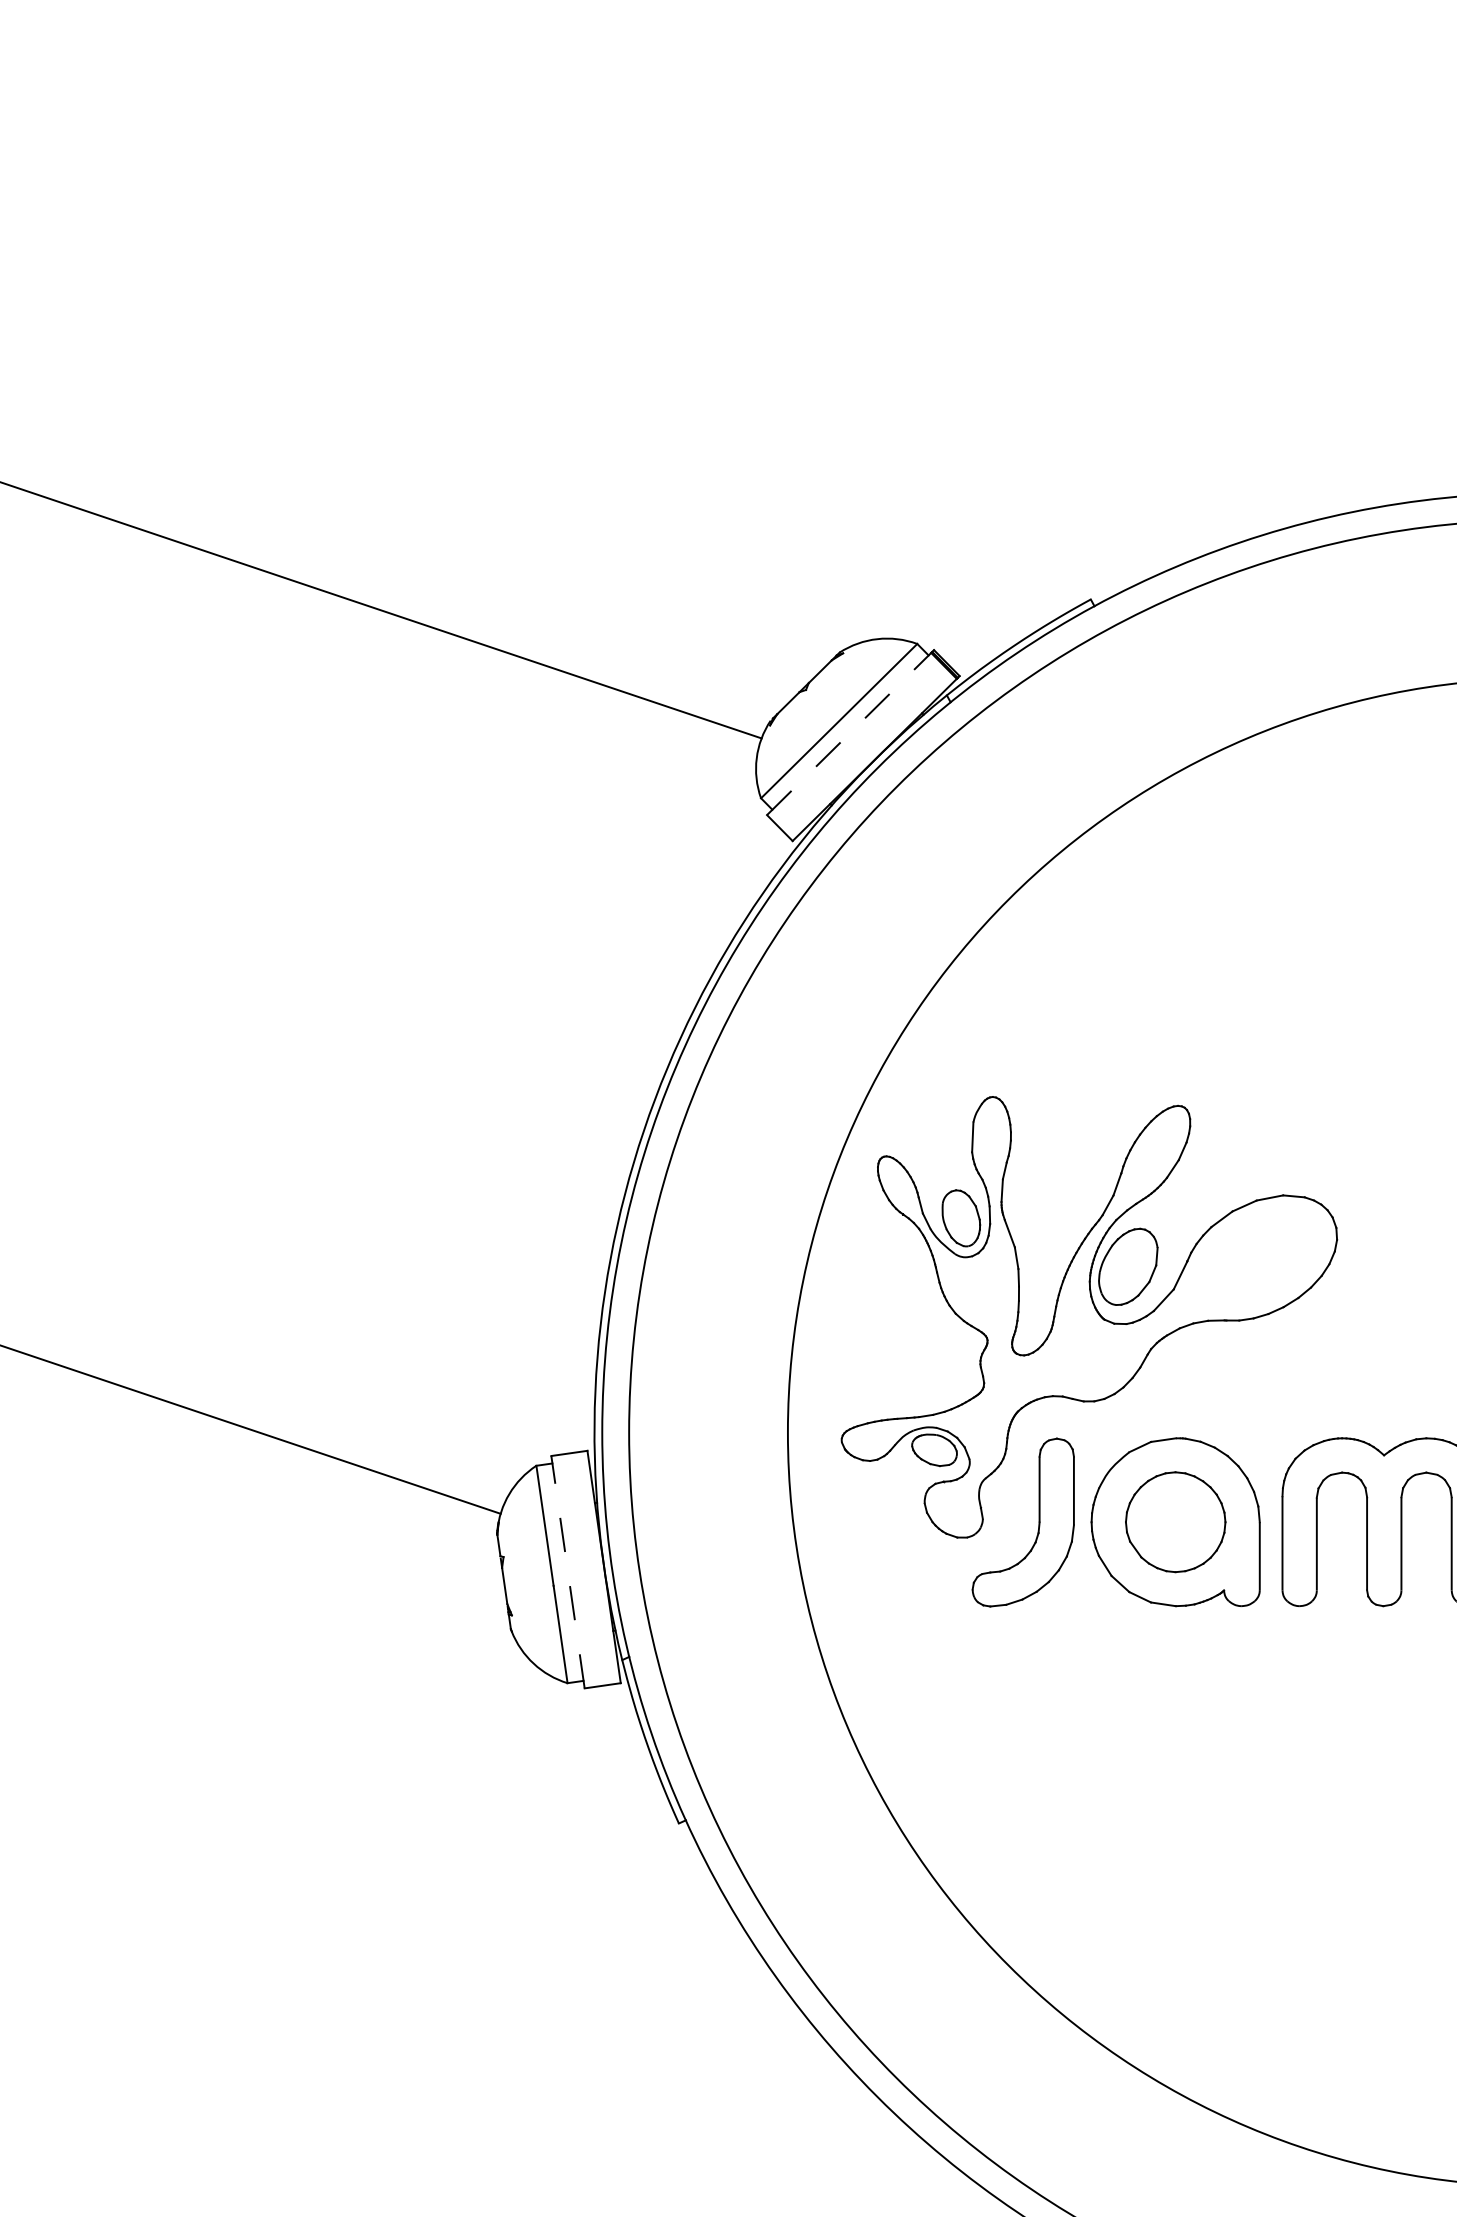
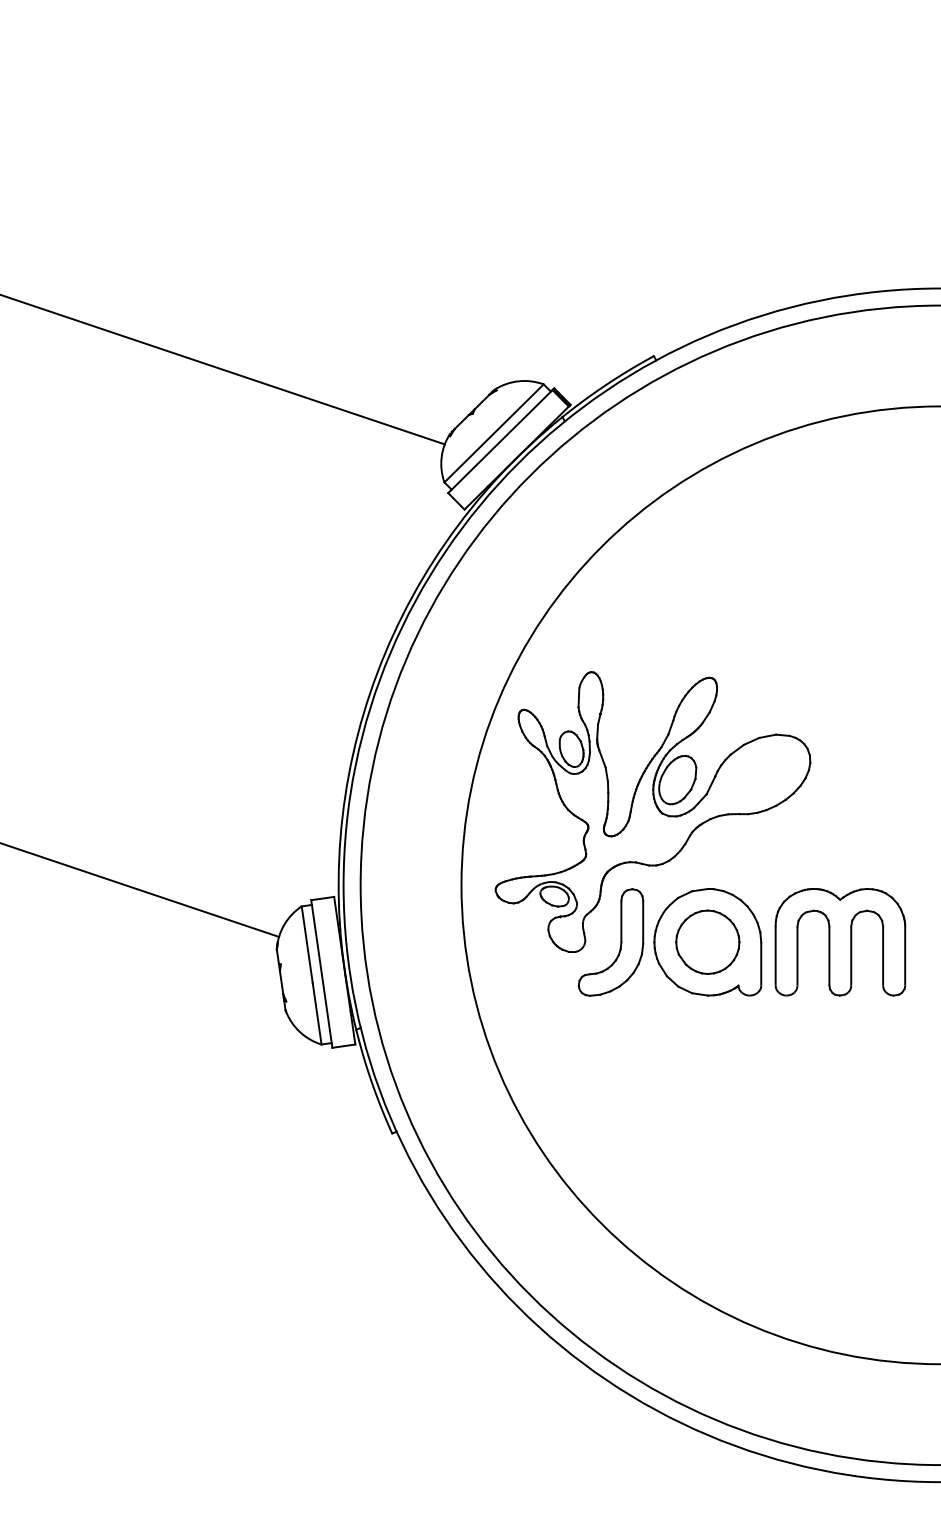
line: (849, 733) -> (500, 441), dashed -> solid
line: (567, 1572) -> (321, 974), dashed -> solid

